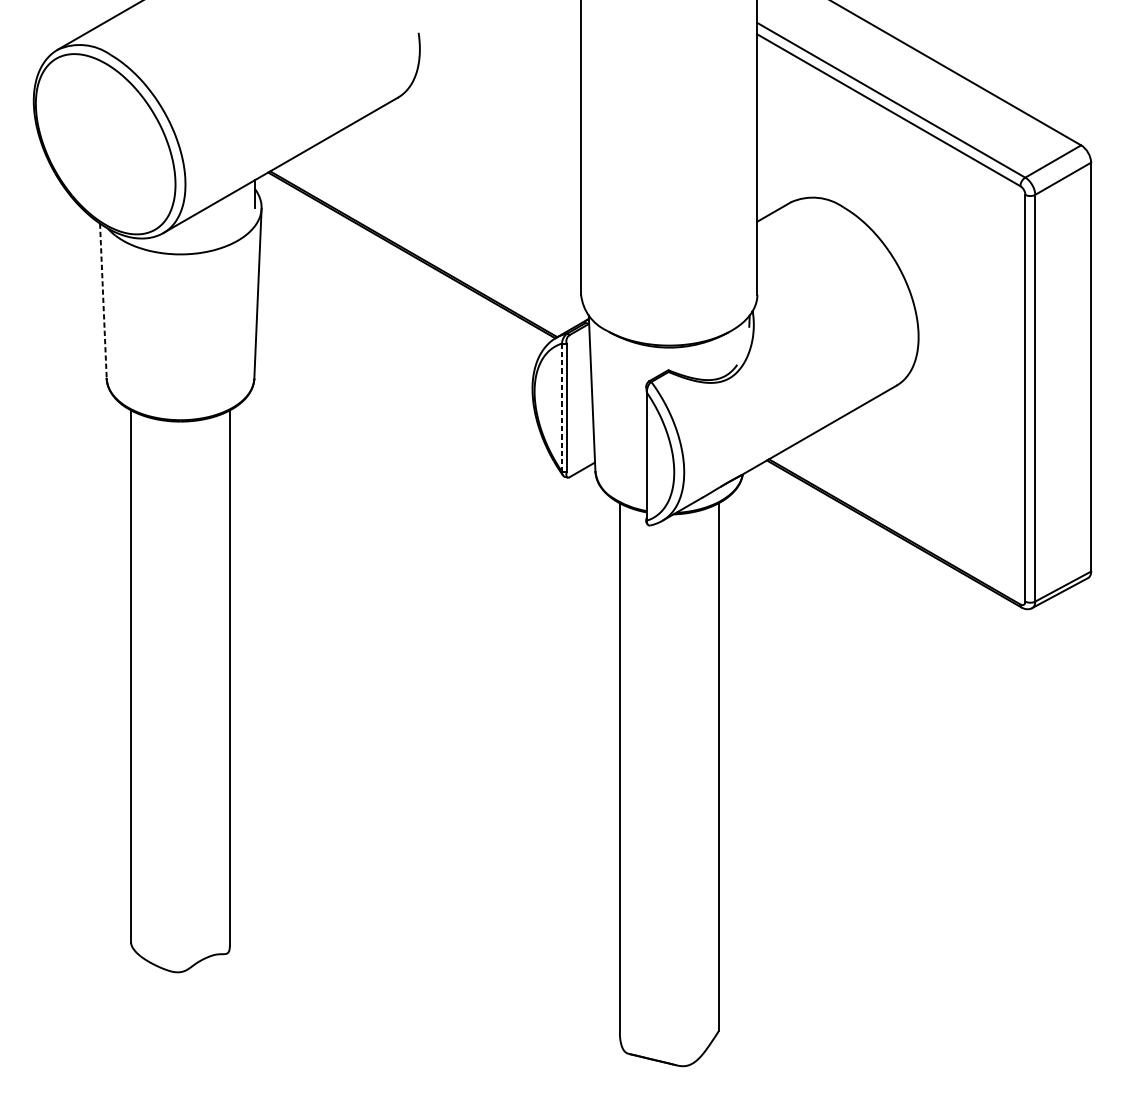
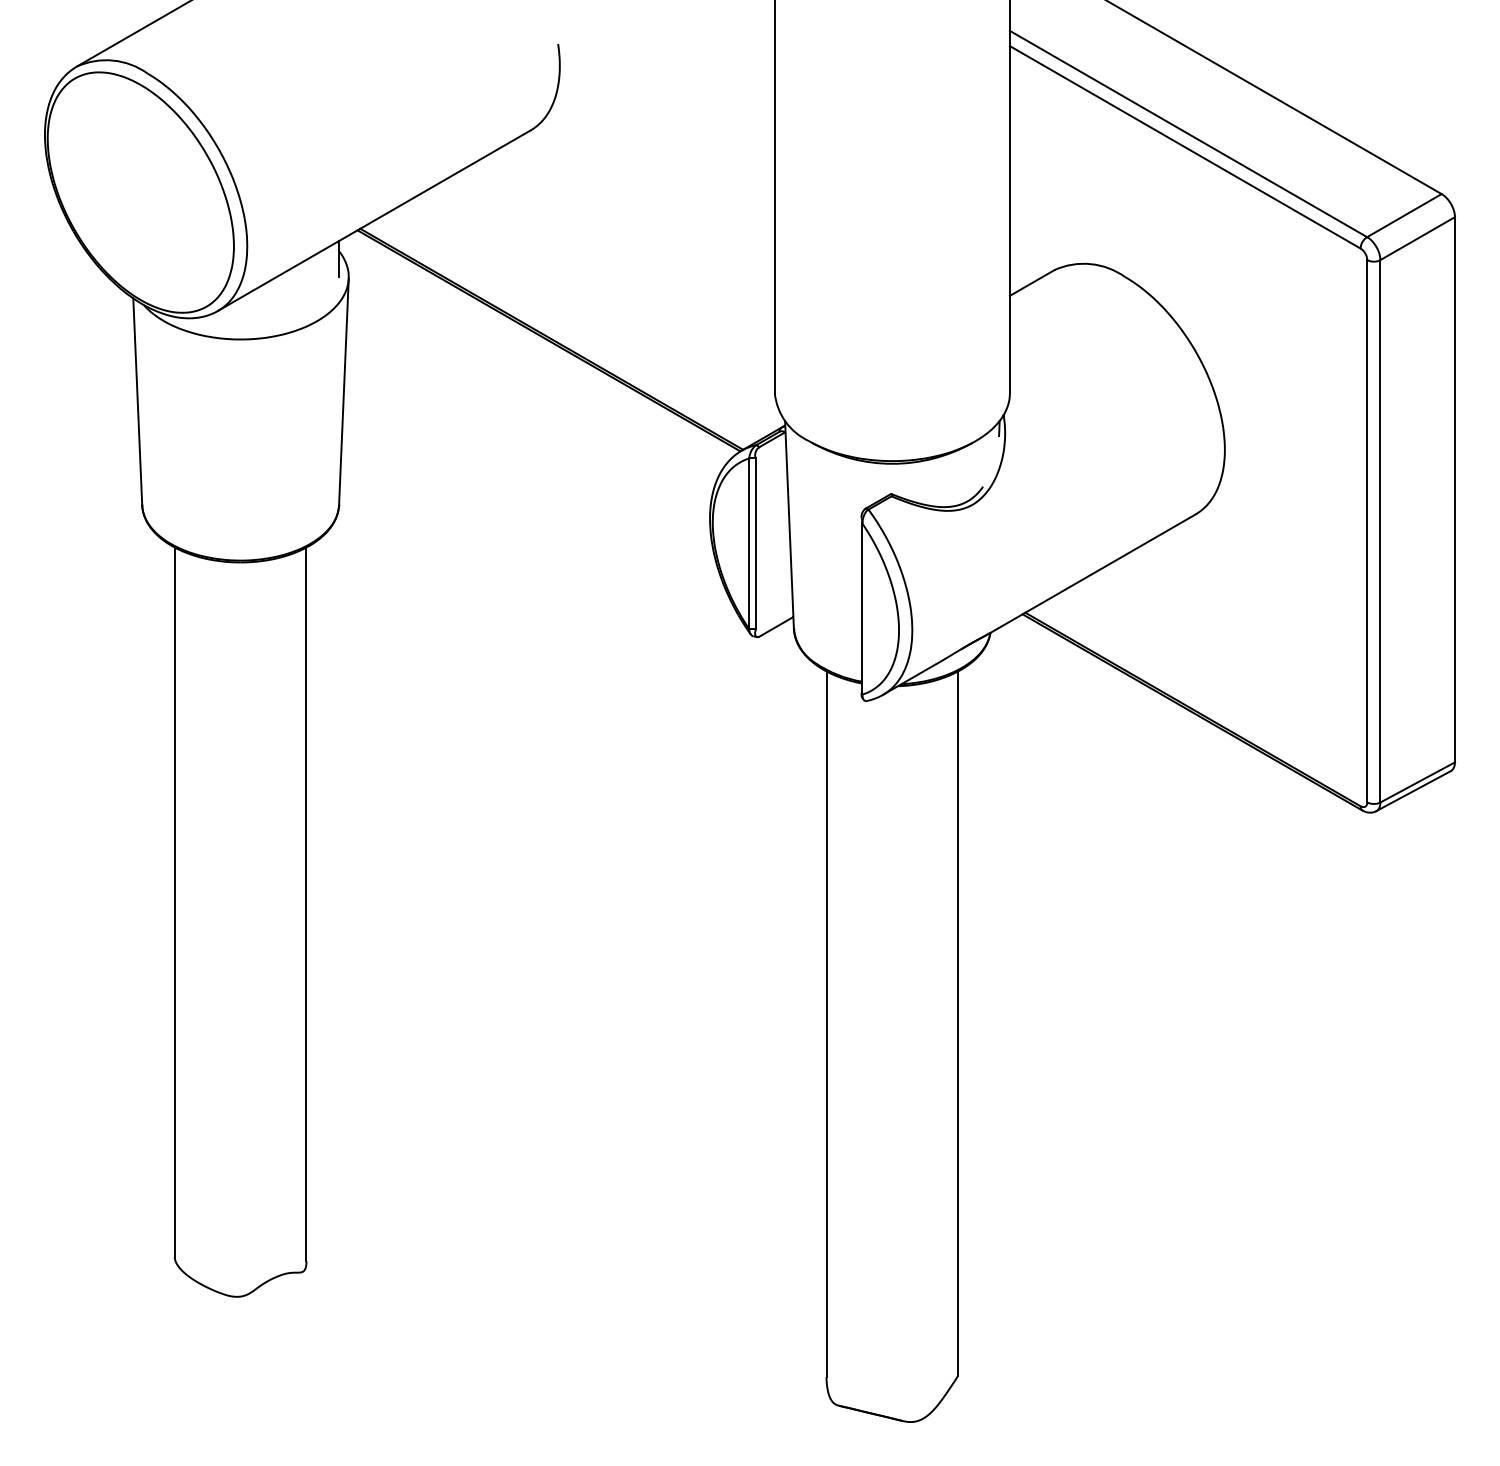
line: (103, 300) -> (137, 401), dashed -> solid
line: (562, 408) -> (749, 544), dashed -> solid

